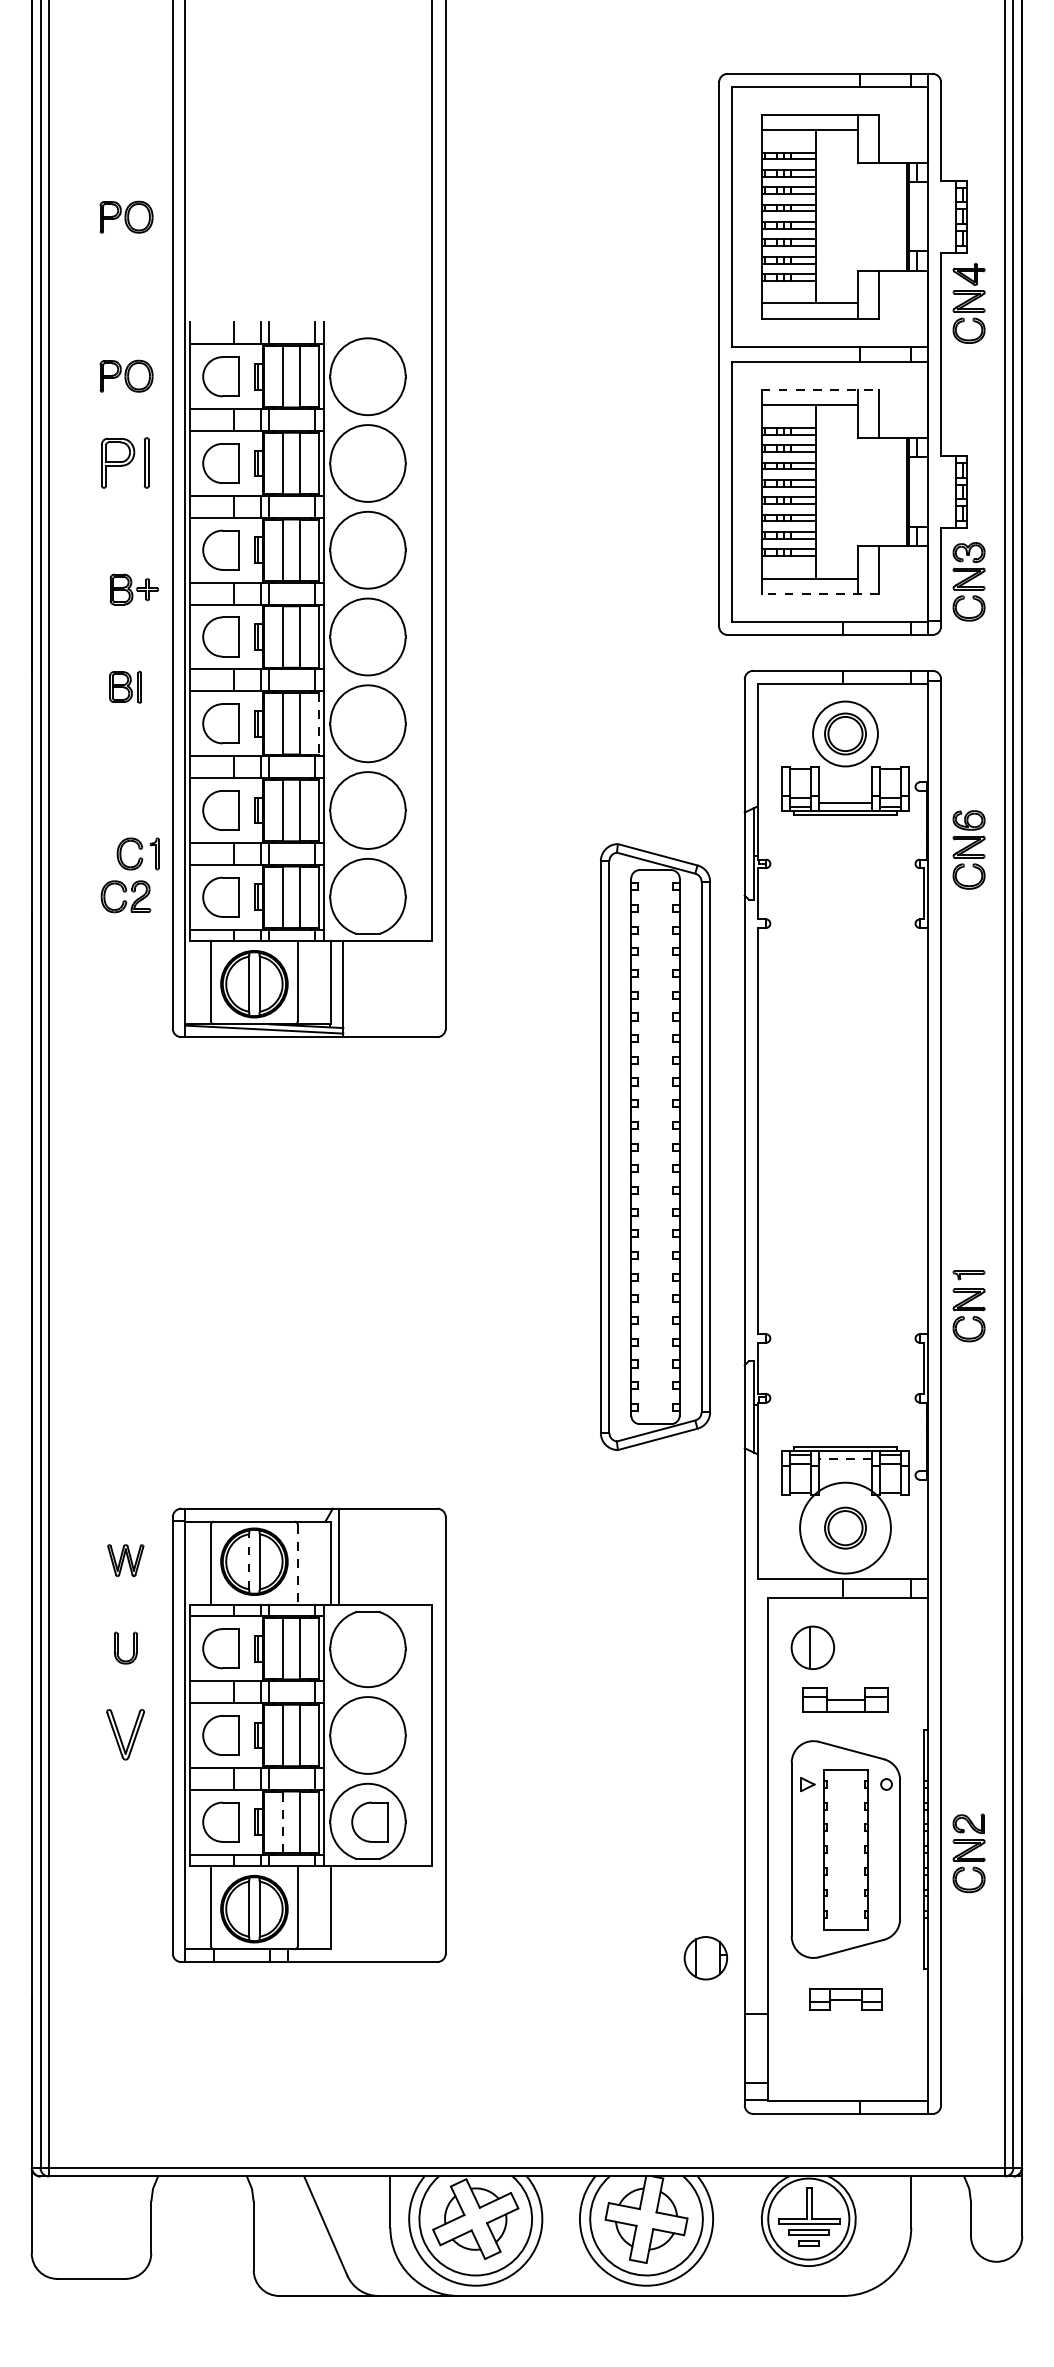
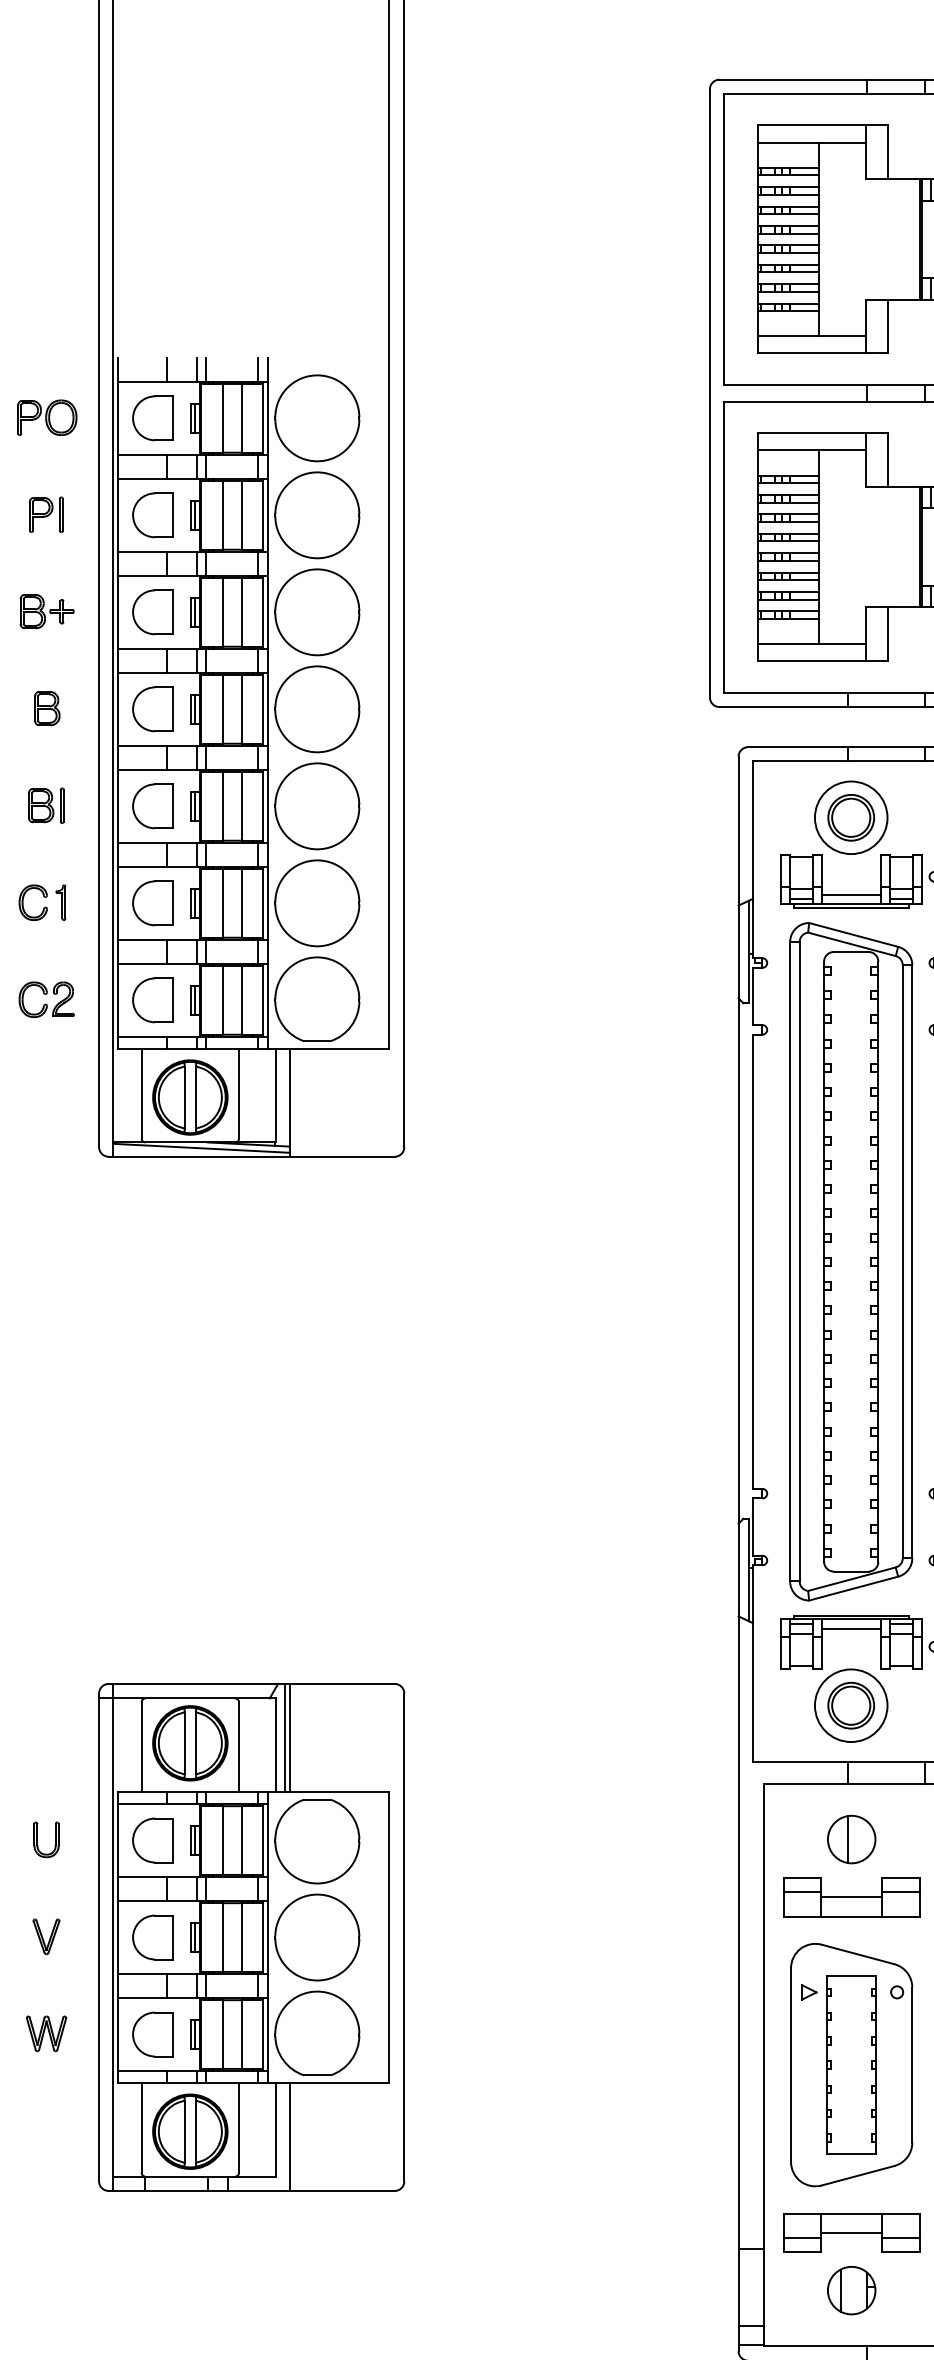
part: (126, 216) -> (47, 239), removed
line: (820, 390) -> (823, 433), dashed -> solid
part: (125, 462) -> (46, 514), size x0.62
part: (134, 589) -> (47, 611), moved
line: (819, 593) -> (822, 660), dashed -> solid
part: (126, 636) -> (47, 708), added
part: (125, 686) -> (46, 804), moved
line: (319, 723) -> (263, 806), dashed -> solid
part: (137, 853) -> (41, 902), moved
part: (655, 1146) -> (851, 1261), moved
line: (845, 1459) -> (851, 1628), dashed -> solid
circle: (845, 1527) -> (851, 1705), size x0.71
line: (343, 1556) -> (289, 1737), added
part: (125, 1560) -> (46, 2033), moved
line: (249, 1561) -> (184, 1743), dashed -> solid
line: (297, 1565) -> (238, 1747), dashed -> solid
part: (812, 1647) -> (851, 1839), moved
part: (845, 1699) -> (851, 1897), size x1.43
part: (125, 1734) -> (46, 1936), size x0.62
part: (369, 1821) -> (319, 2033), removed
line: (283, 1822) -> (222, 2034), dashed -> solid
line: (343, 1913) -> (289, 2136), added
part: (705, 1958) -> (851, 2290), moved
part: (845, 1999) -> (851, 2232), size x1.67

